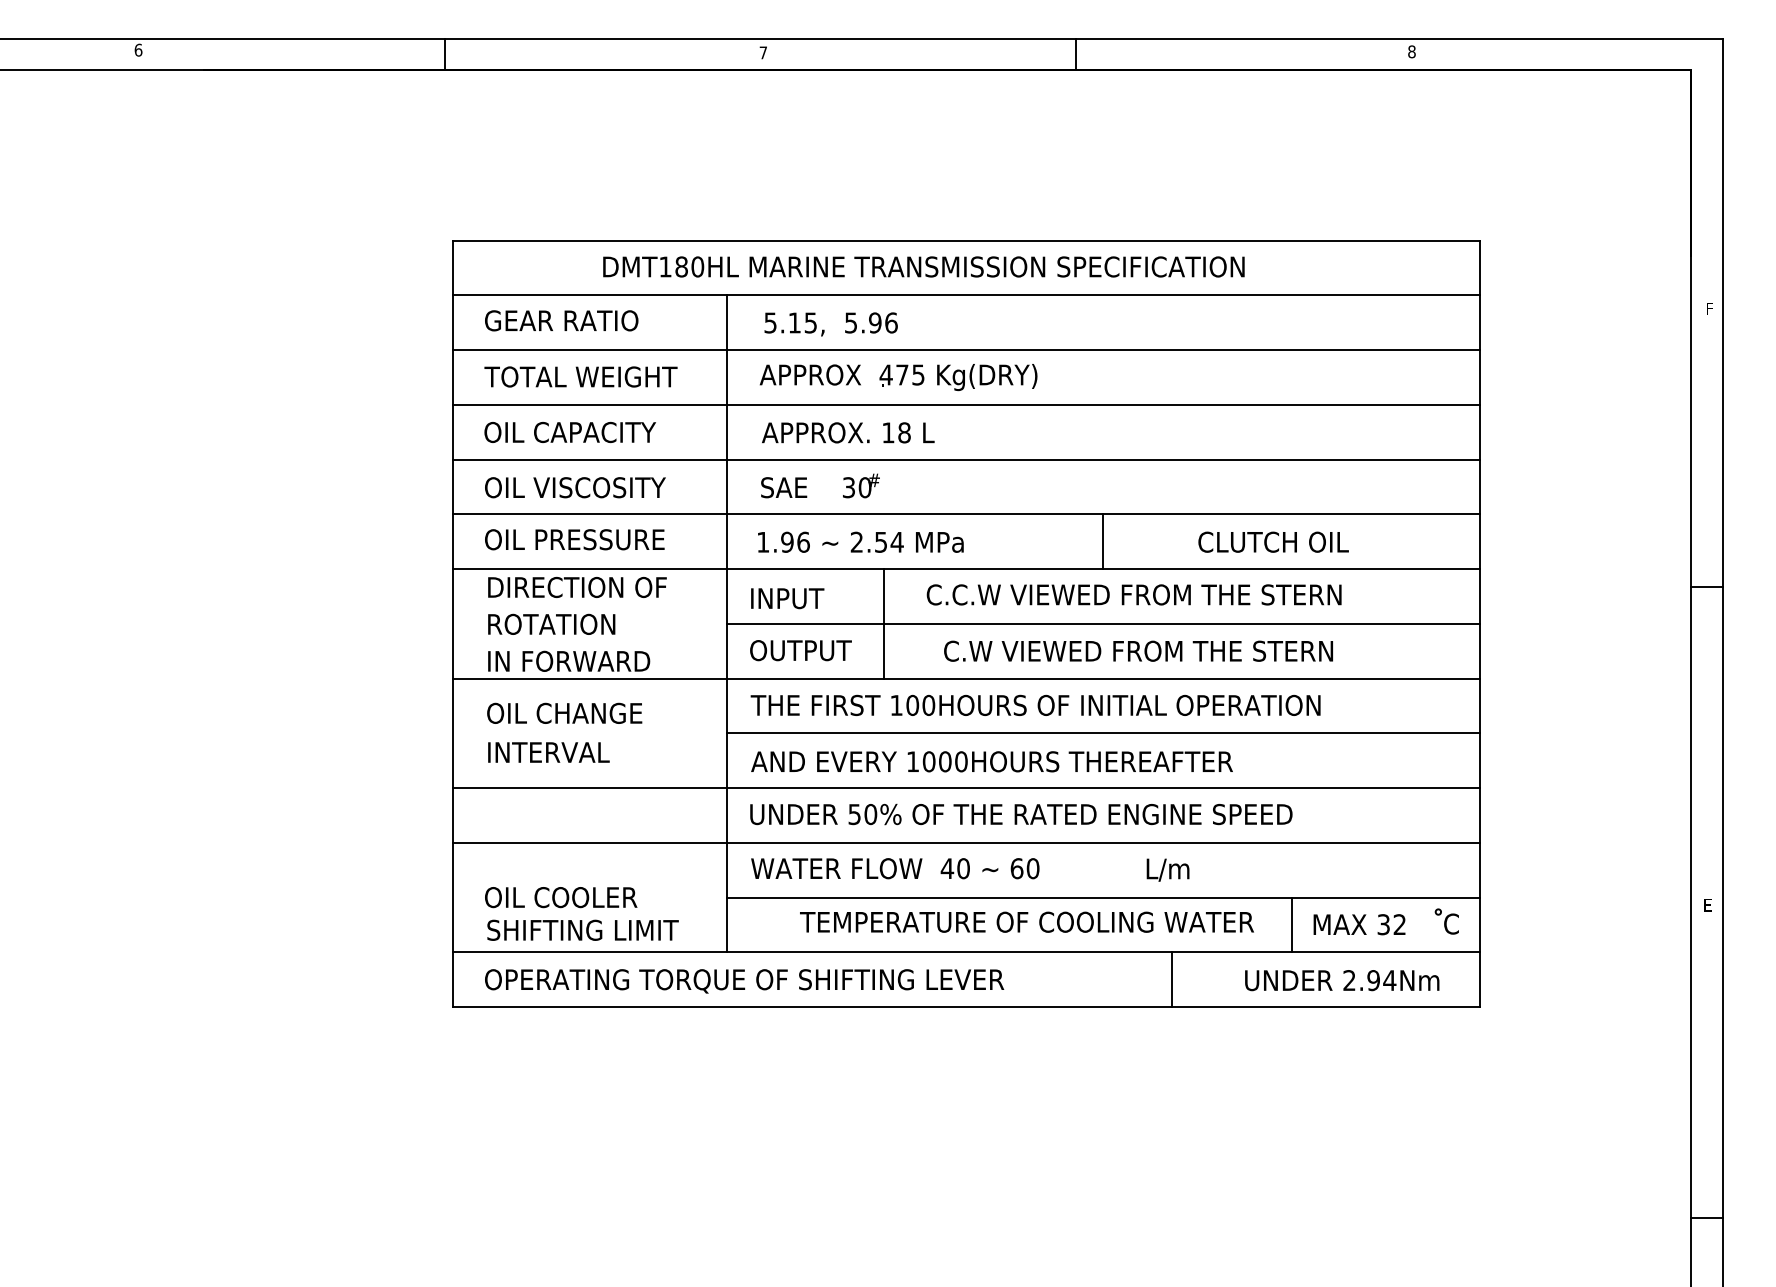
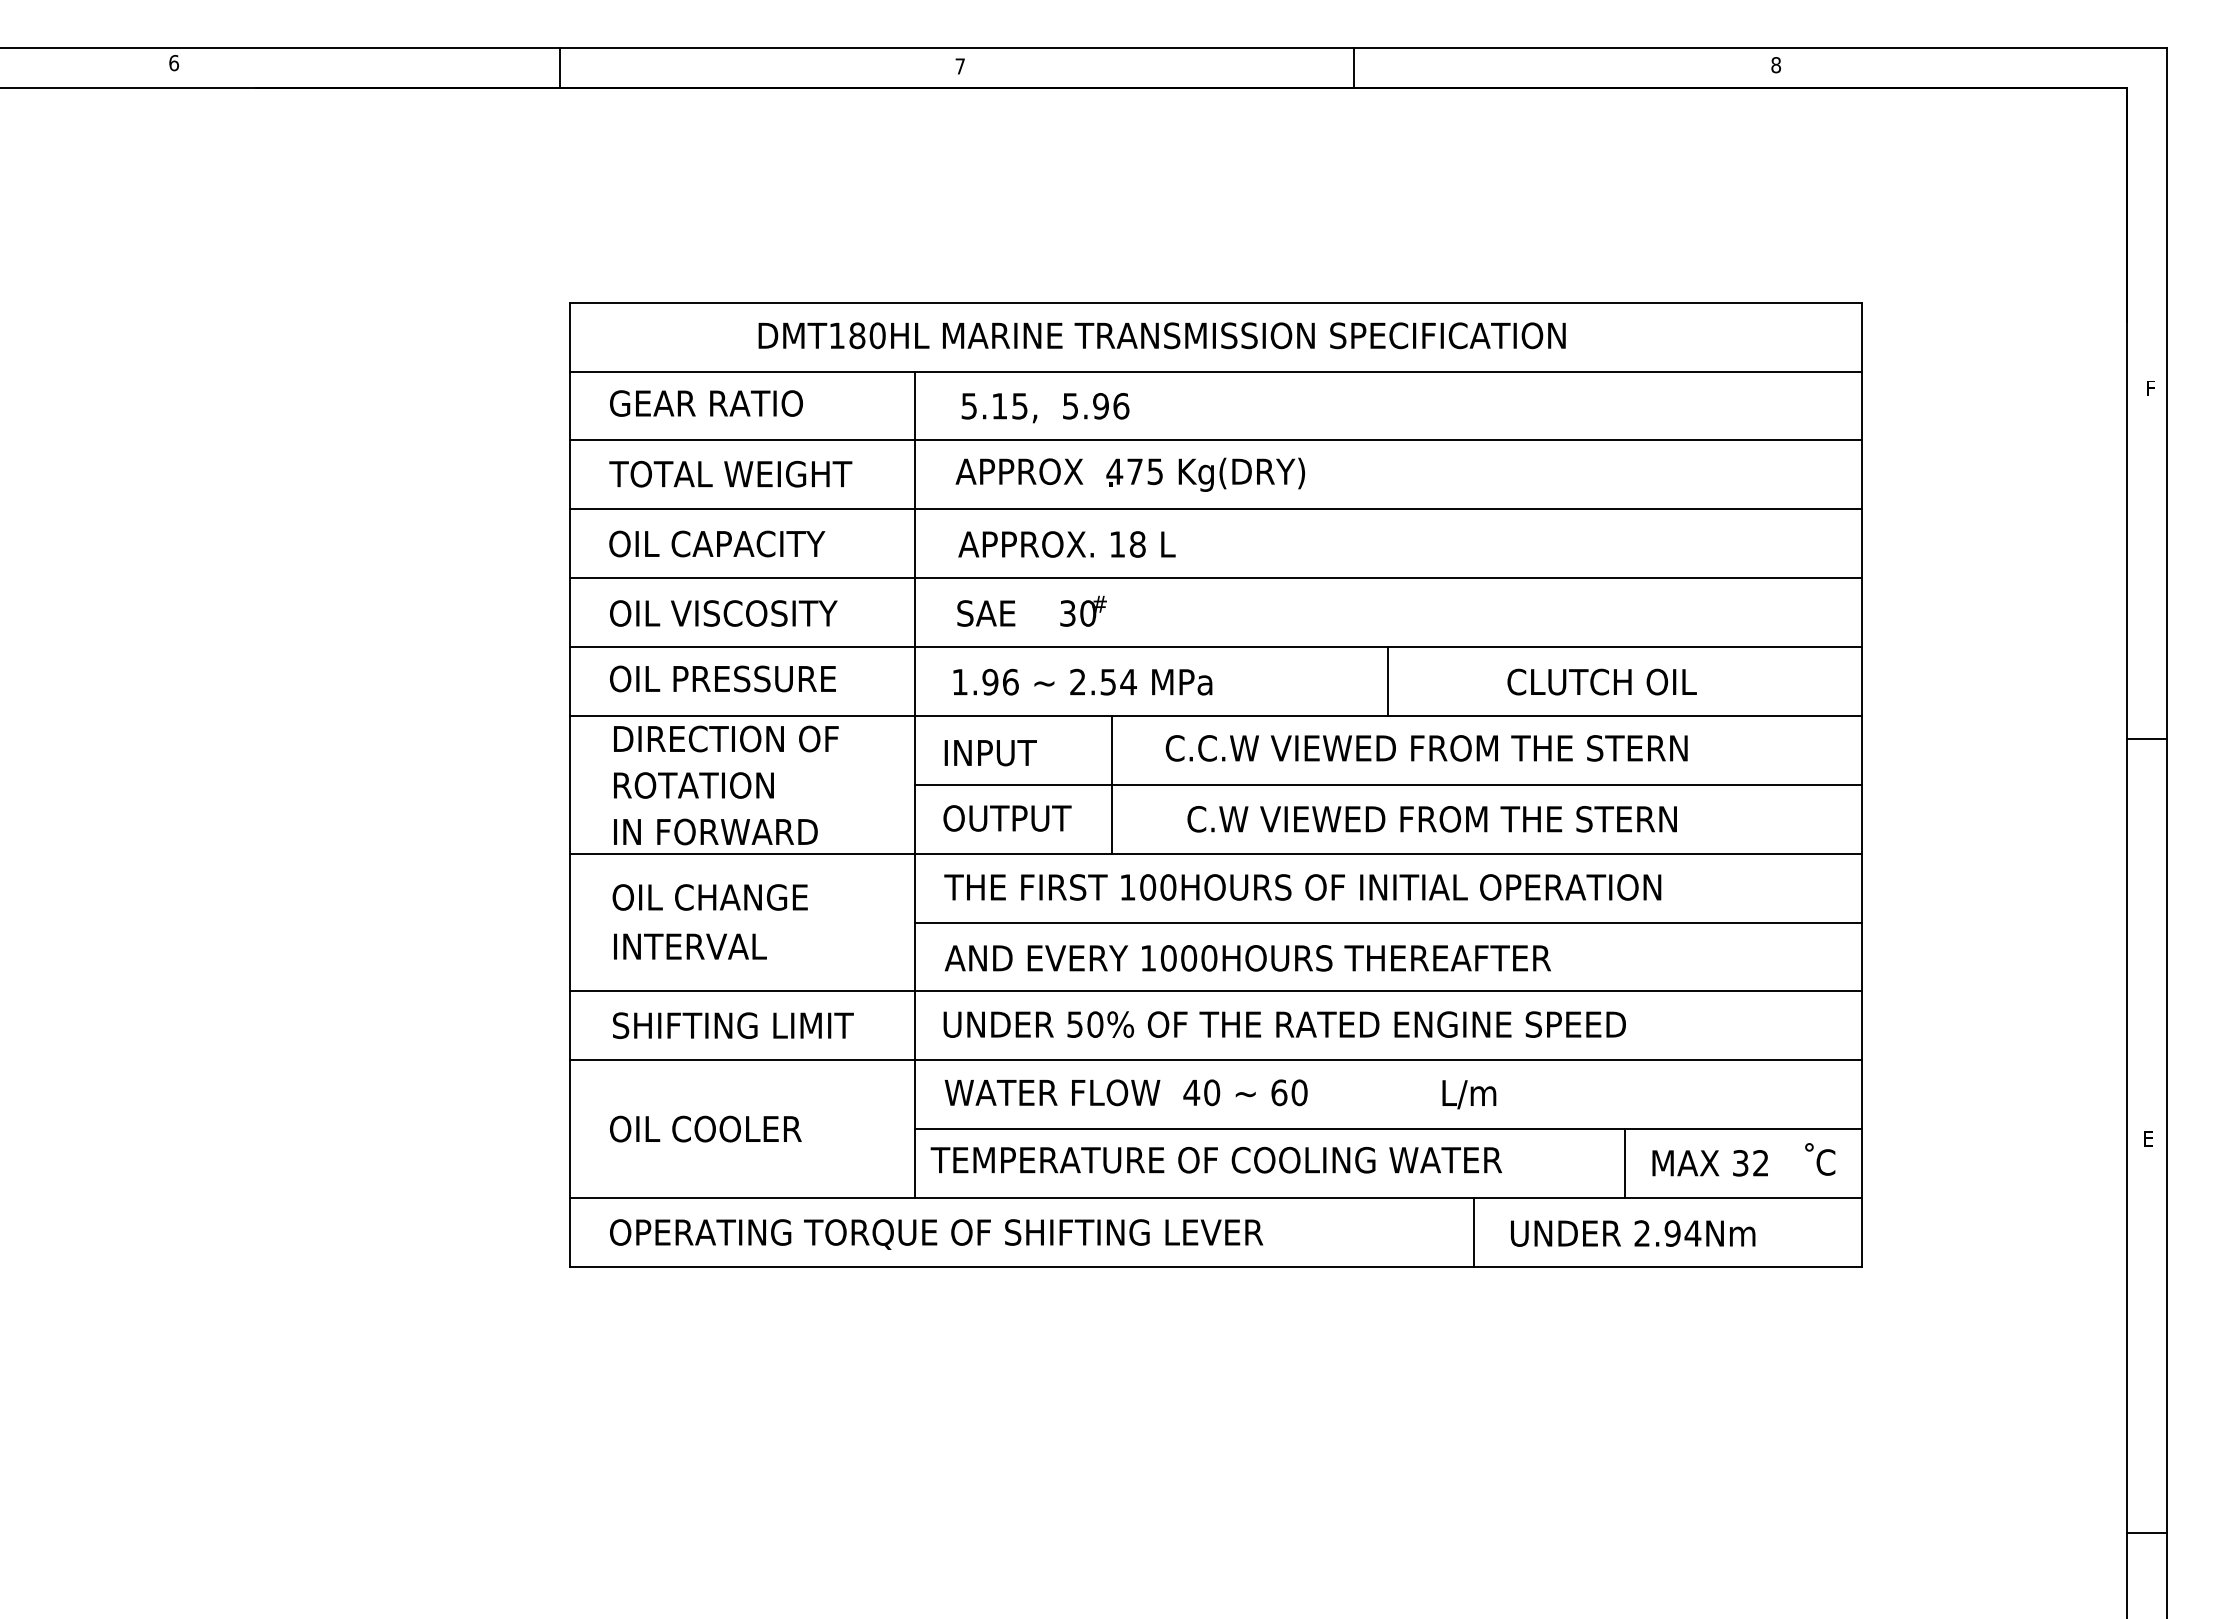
text: (1026, 921) -> (1215, 1159), moved
text: (582, 929) -> (732, 1024), moved
text: (1342, 980) -> (1633, 1233), moved

